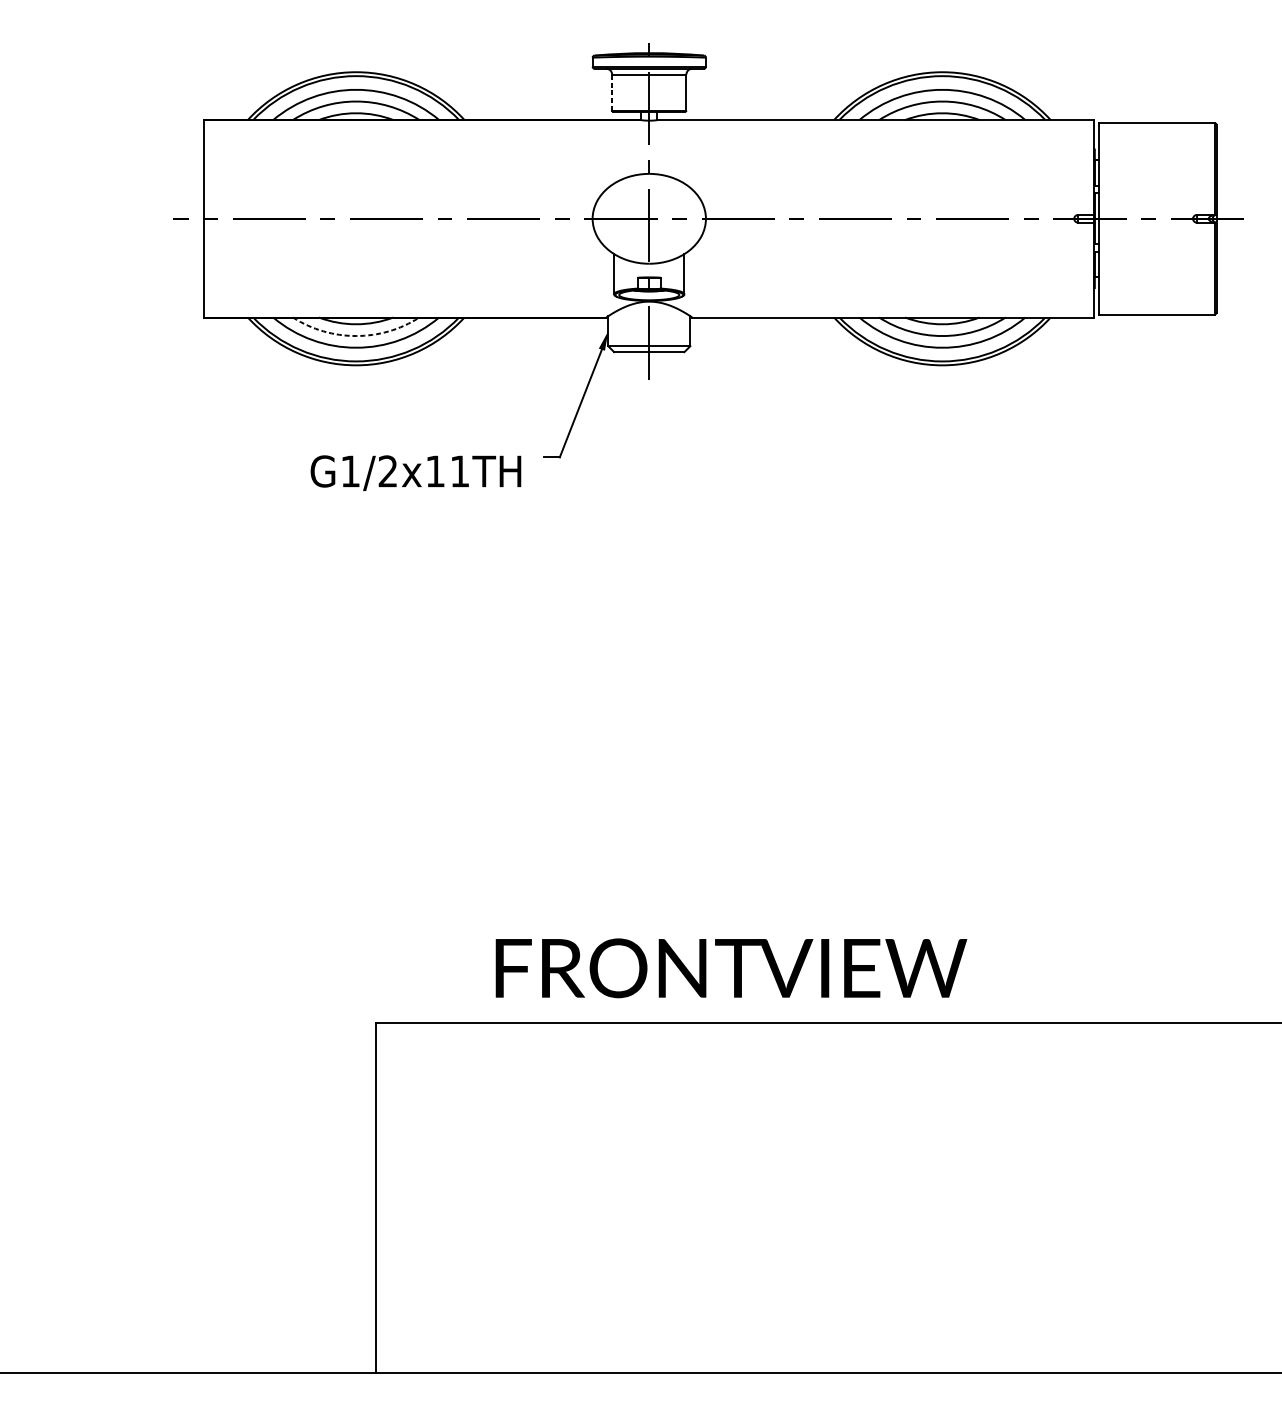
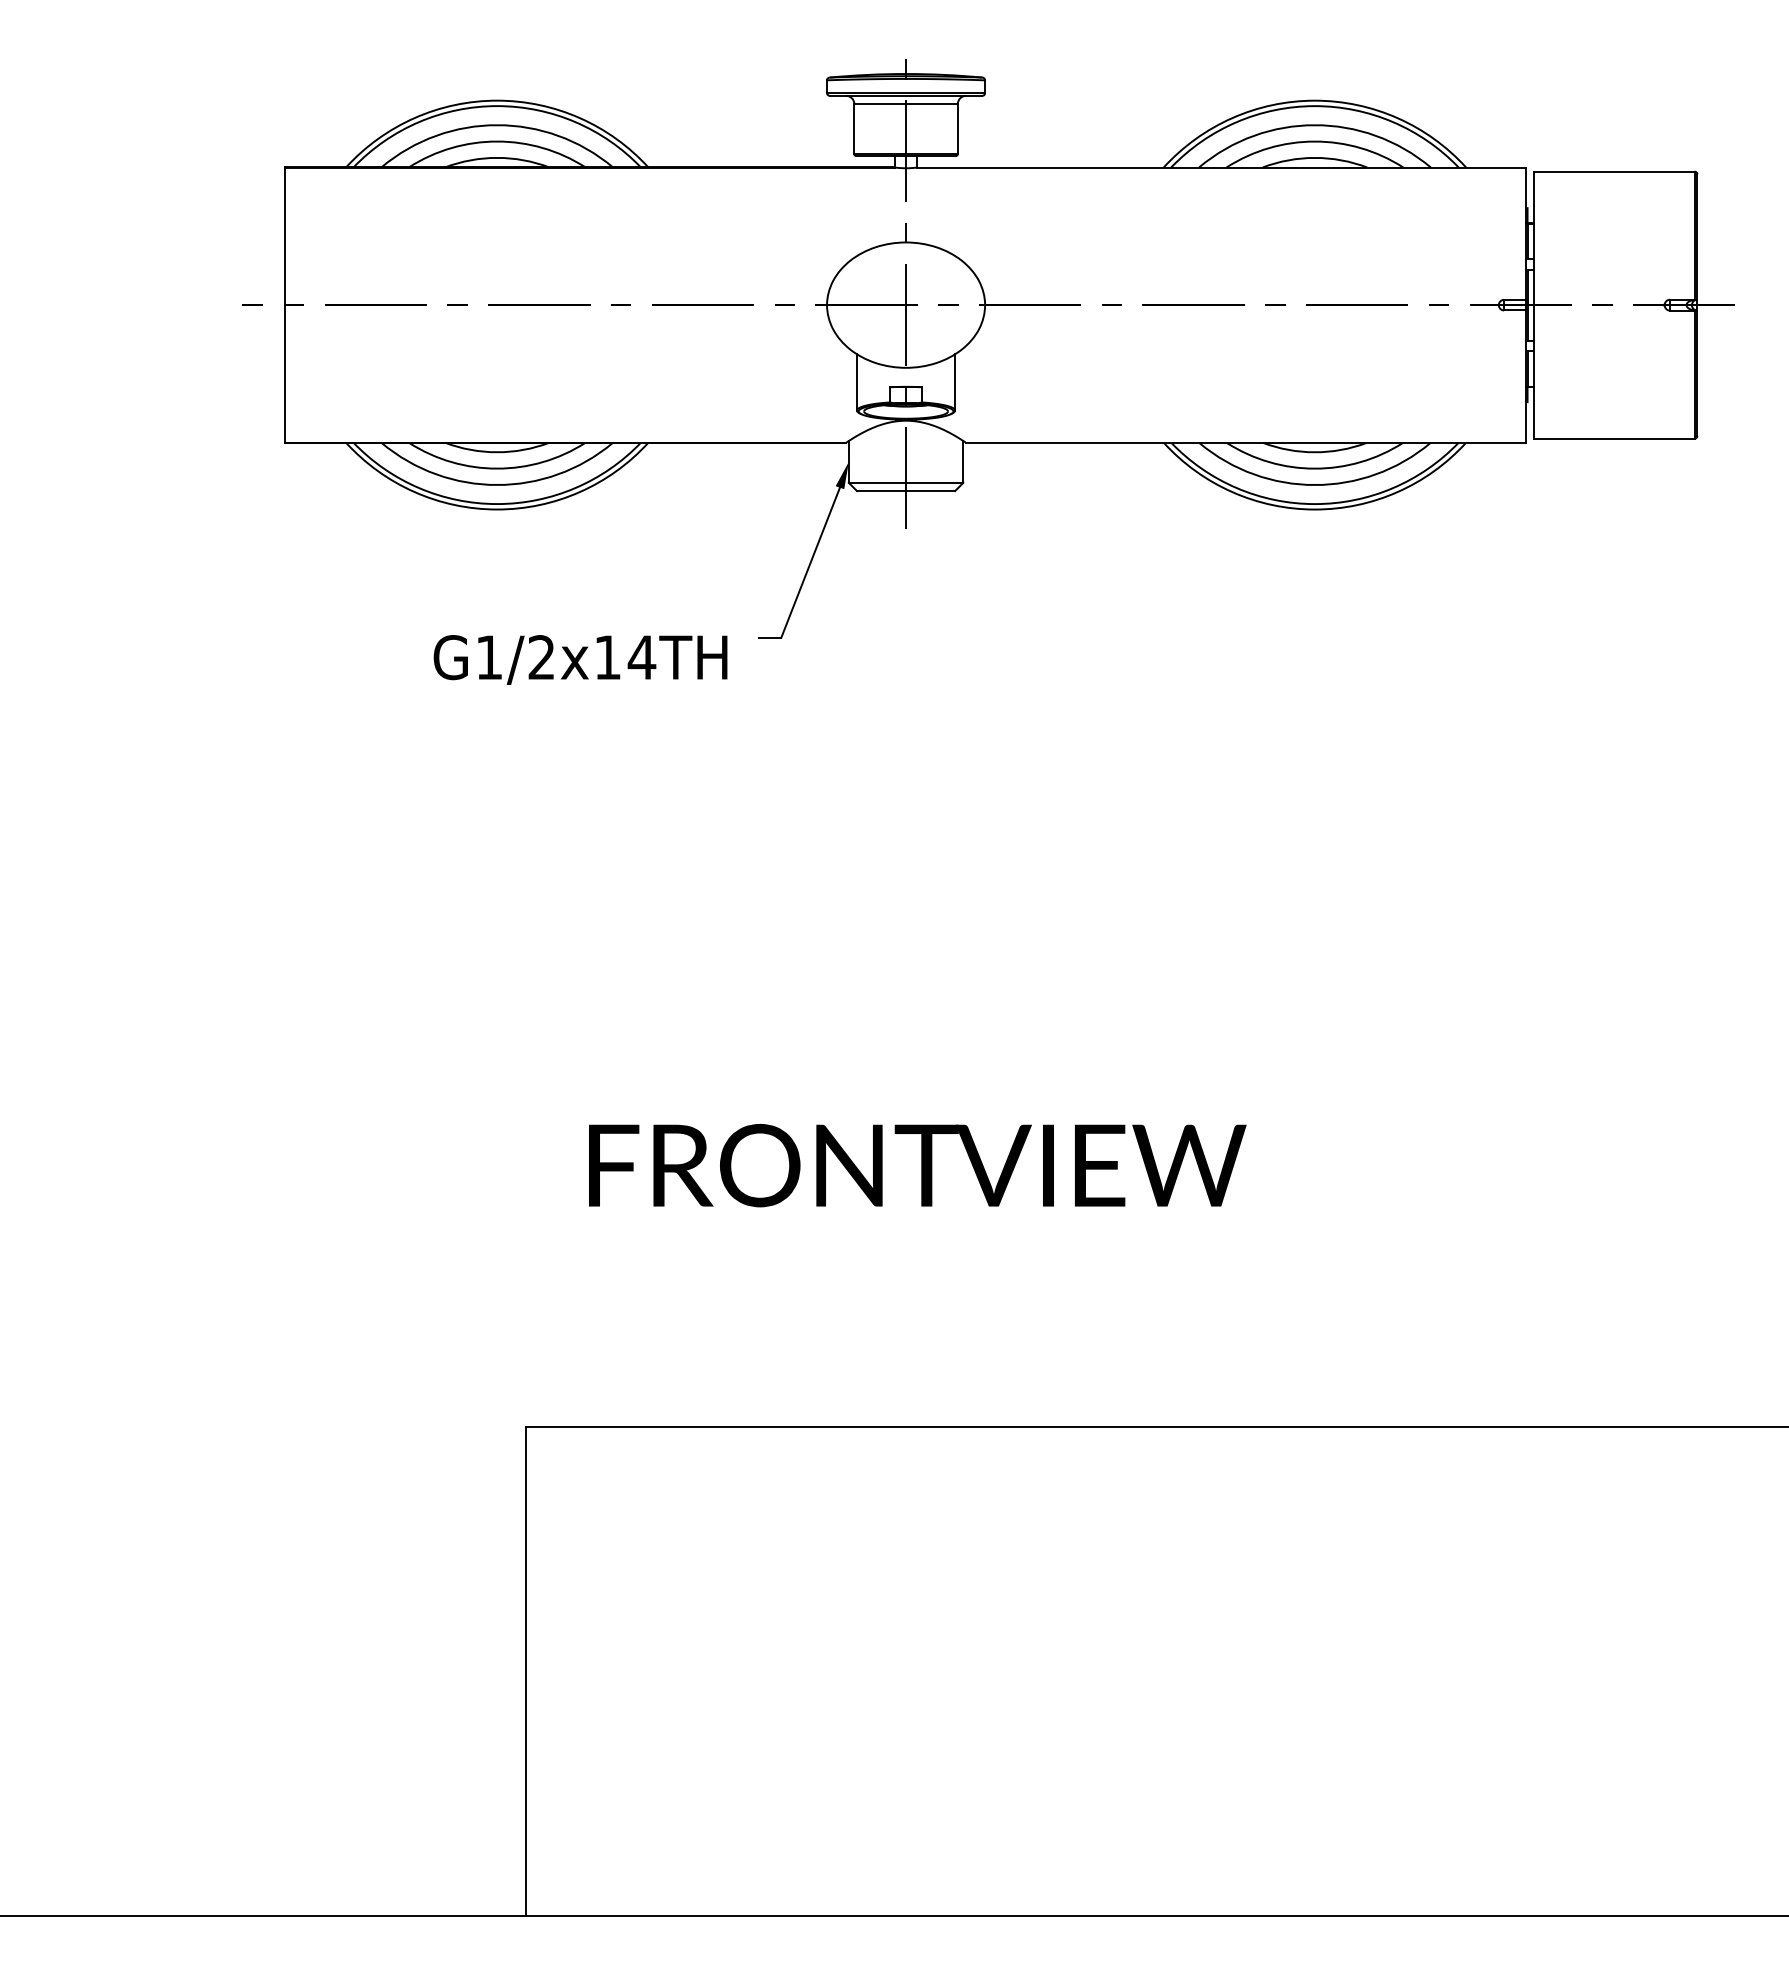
line: (612, 92) -> (854, 129), dashed -> solid
arc: (356, 335) -> (497, 468), dashed -> solid
text: (459, 471) -> (641, 657), G1/2x11TH -> G1/2x14TH
text: (731, 968) -> (917, 1165), moved

